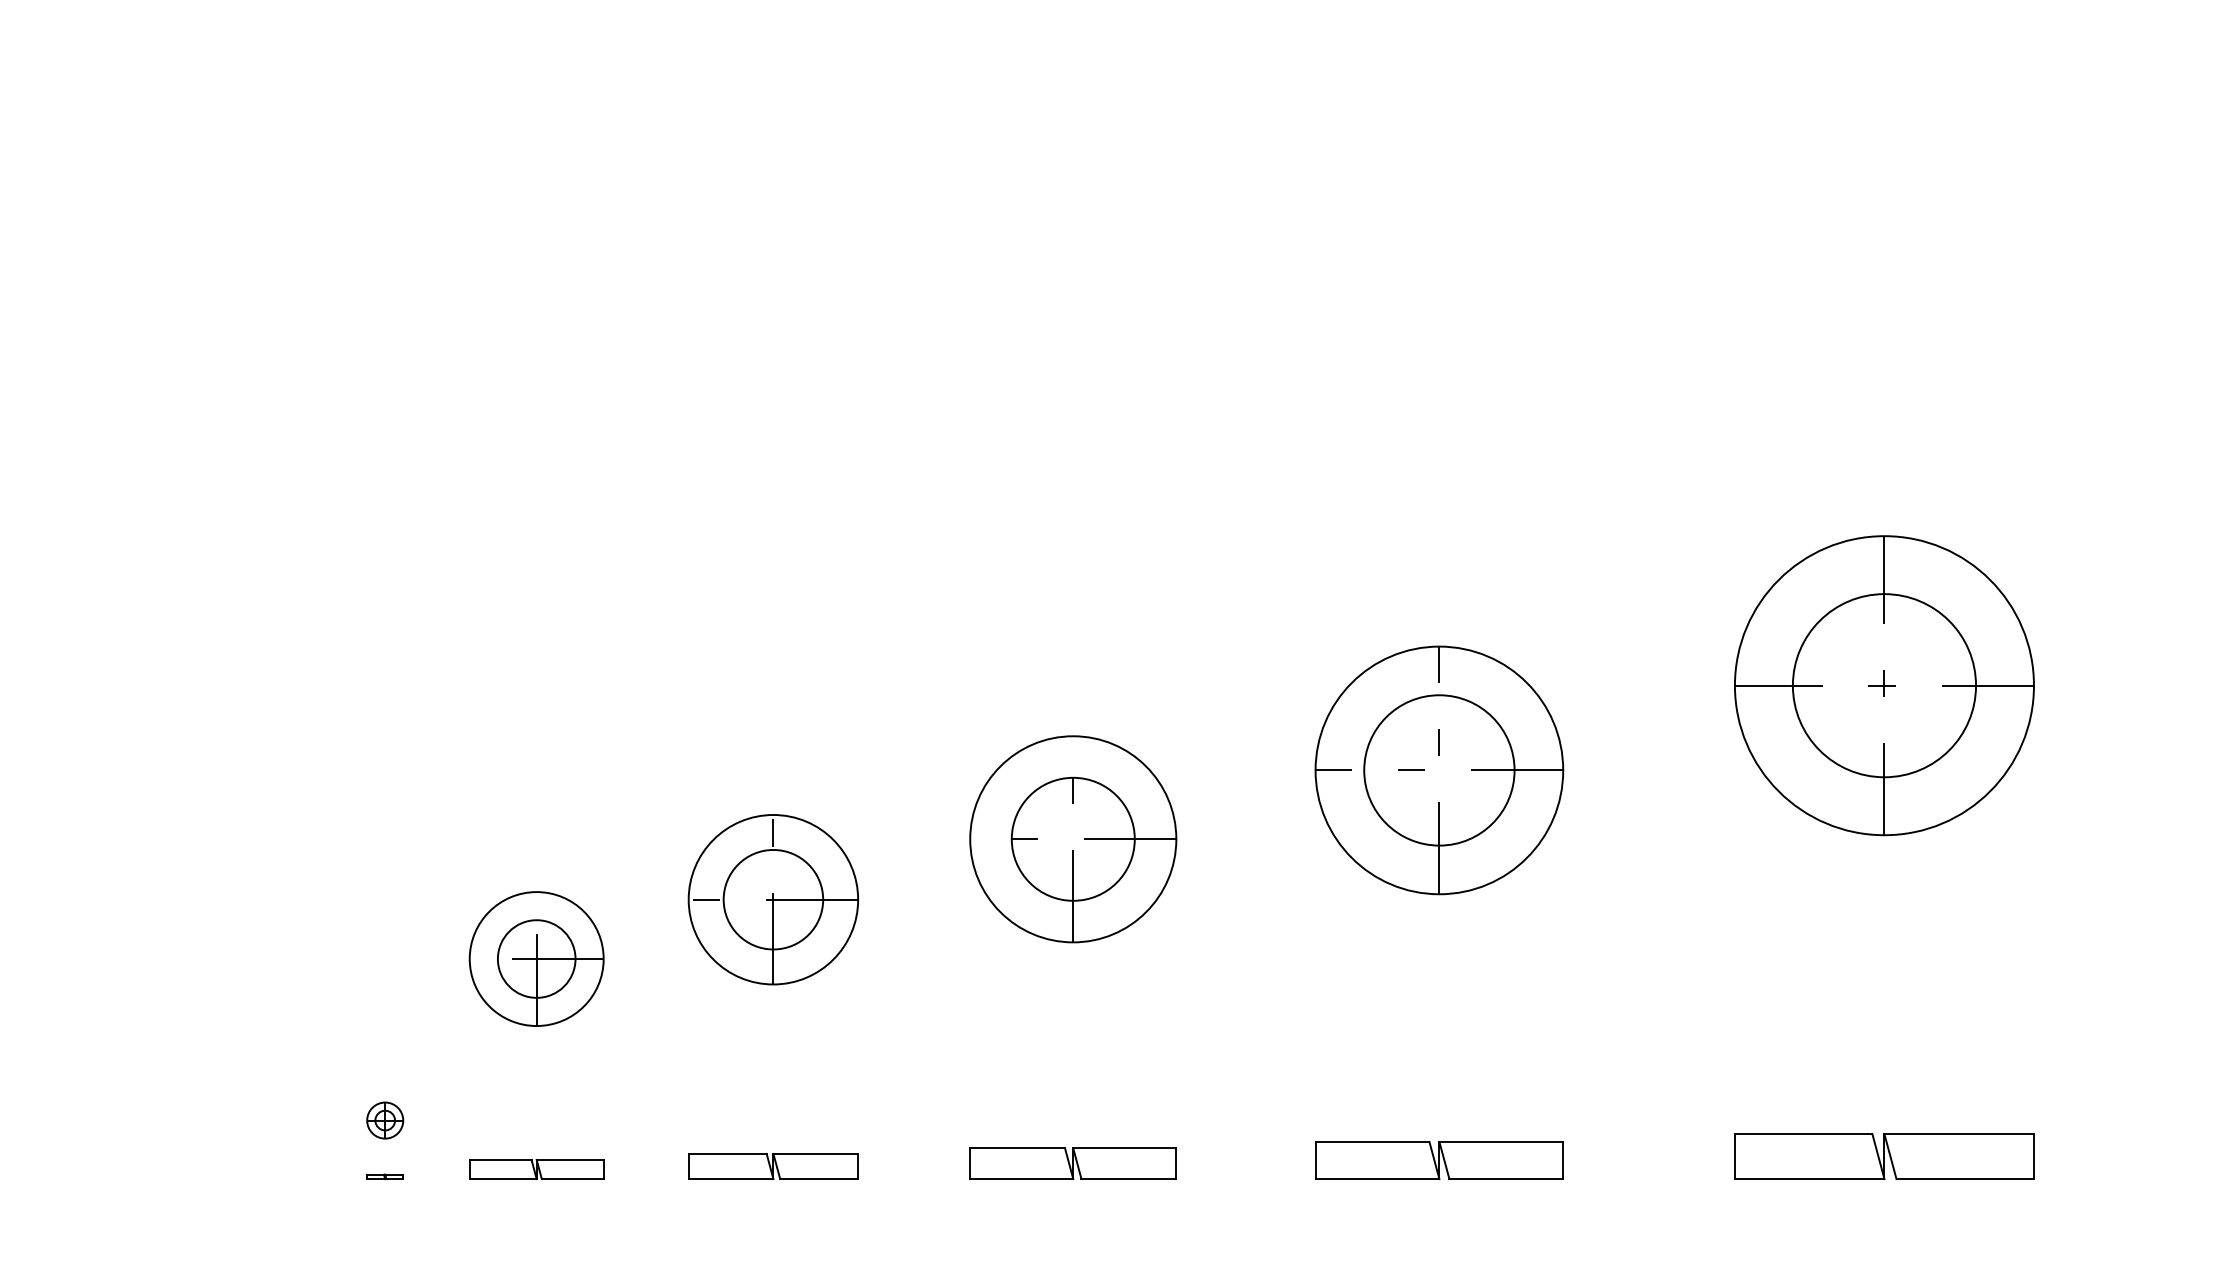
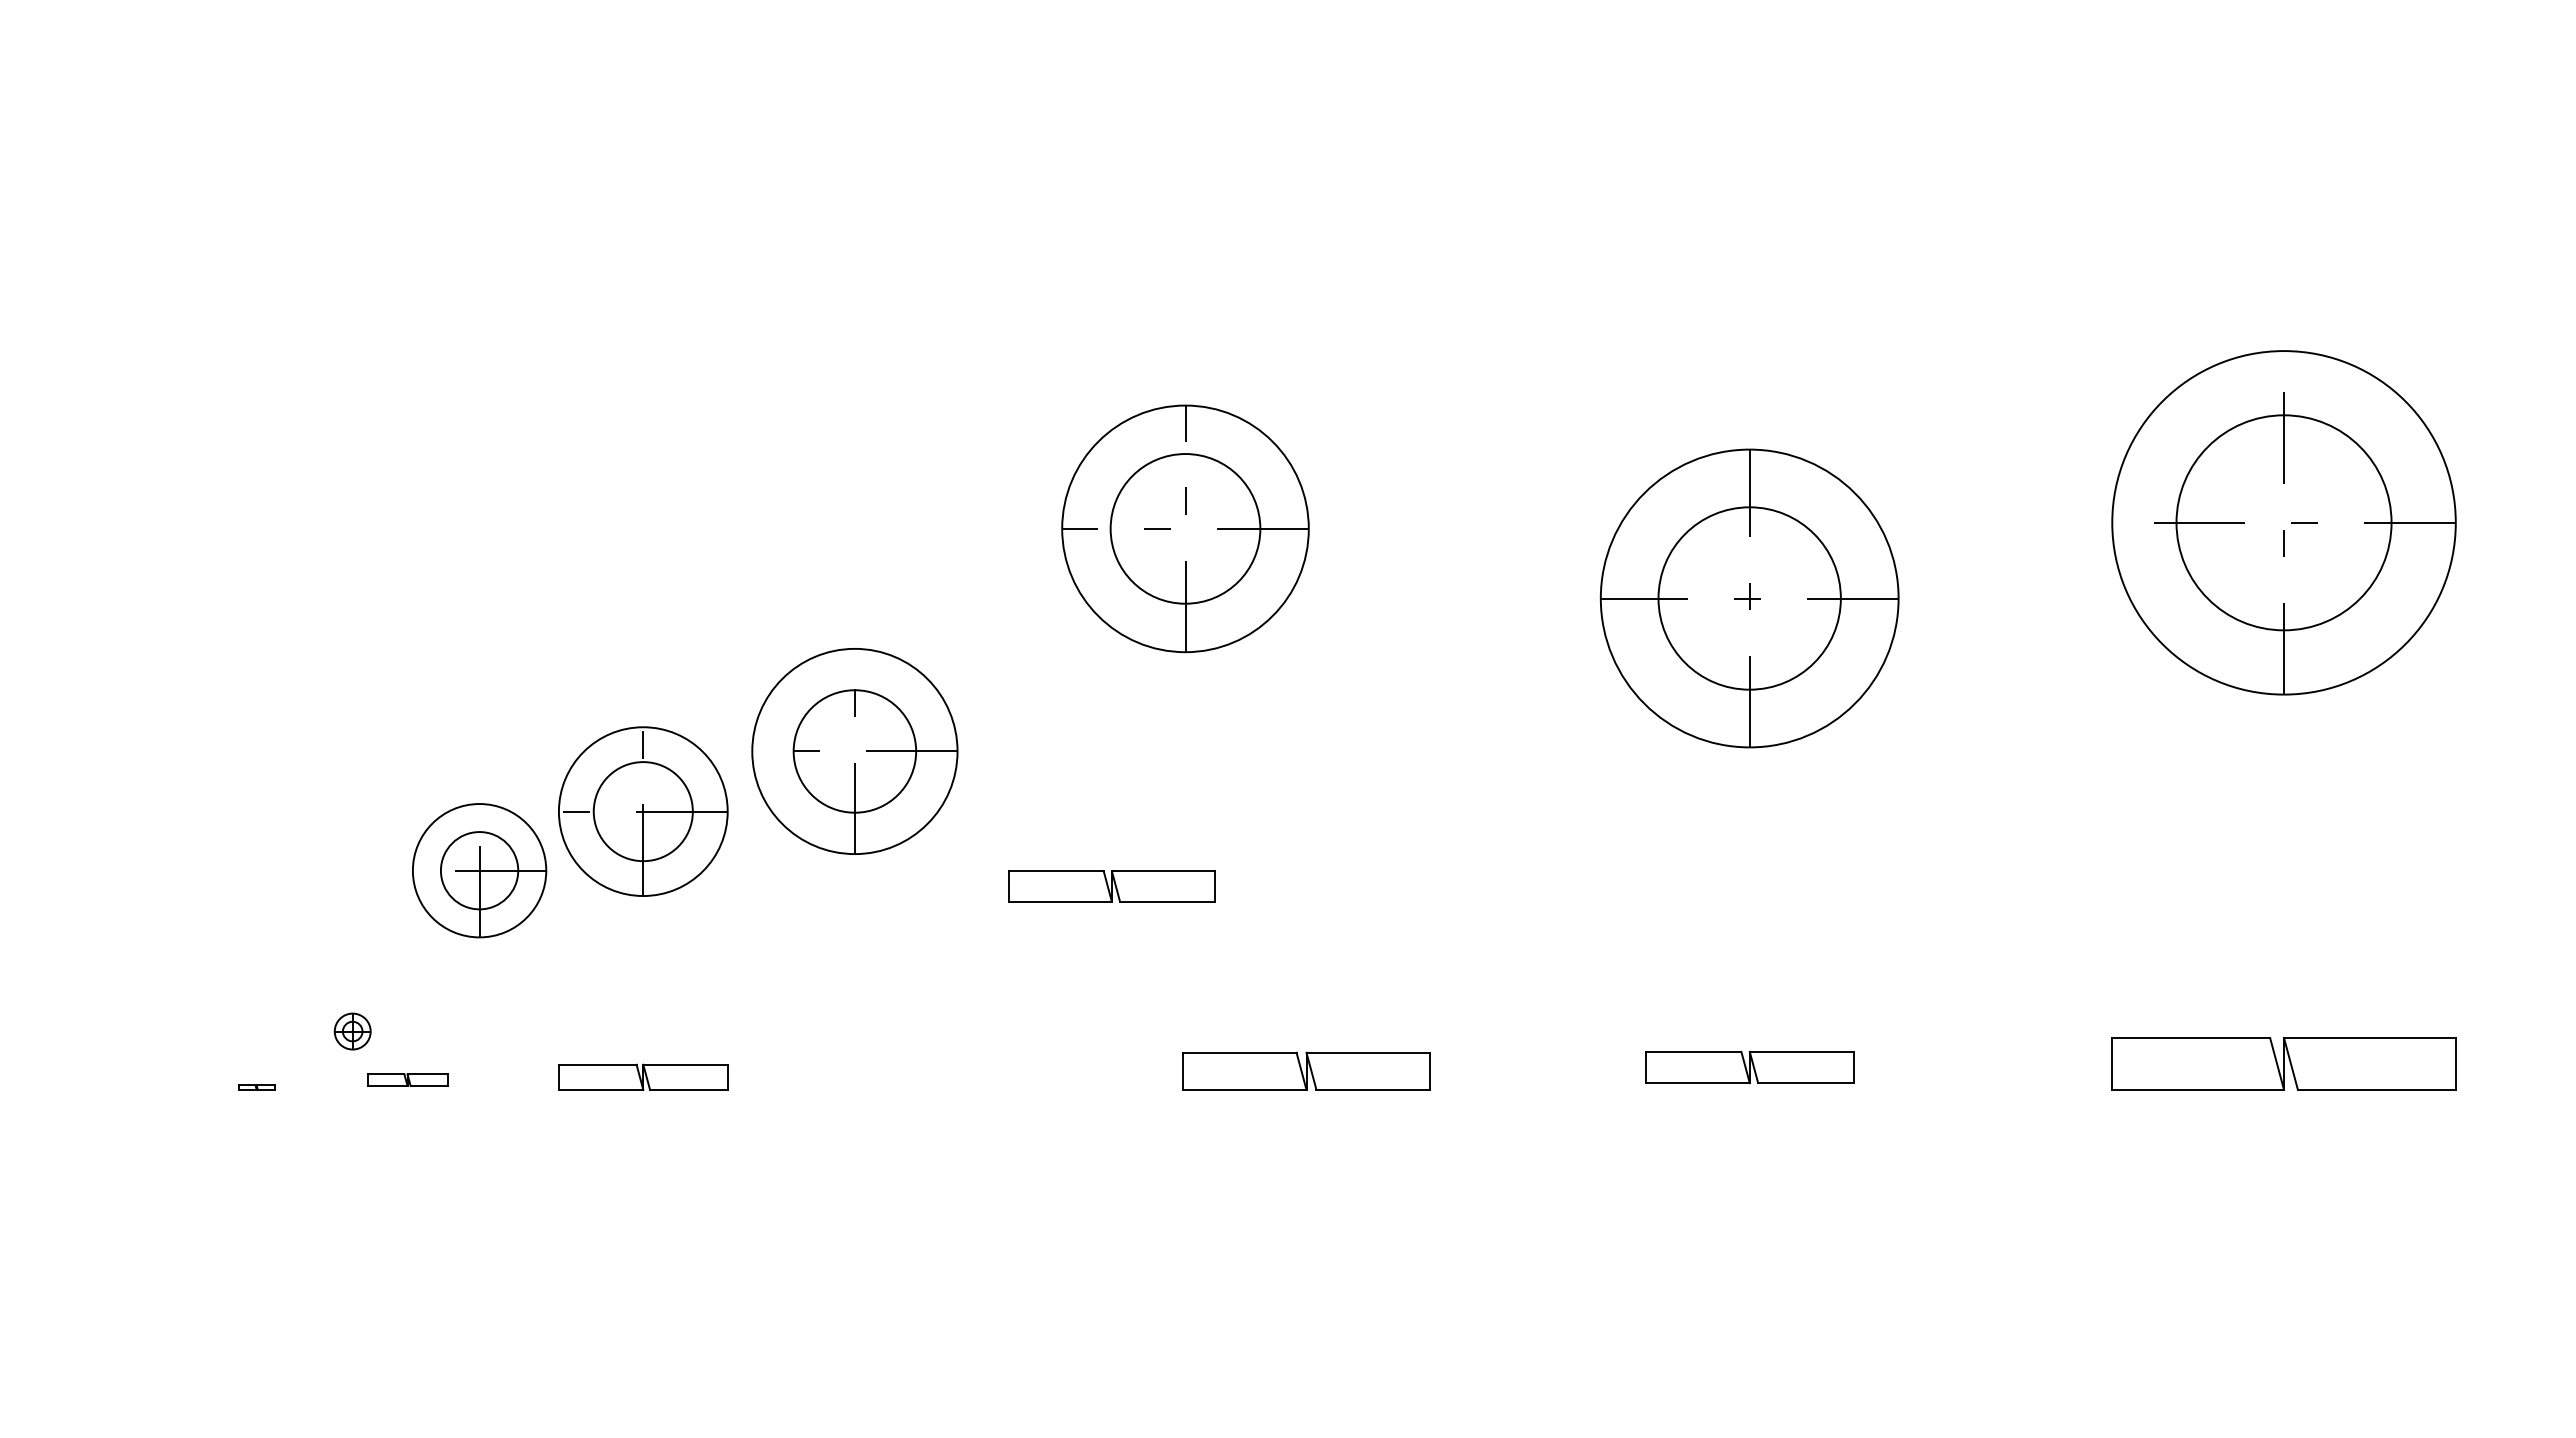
part: (1439, 770) -> (1185, 528), moved
part: (1072, 839) -> (854, 751), moved
part: (536, 958) -> (479, 870), moved
part: (384, 1120) -> (352, 1031), moved
part: (1884, 1156) -> (1749, 1067), size x0.7
part: (1072, 1163) -> (1111, 886), moved
part: (536, 1168) -> (407, 1079), size x0.6

